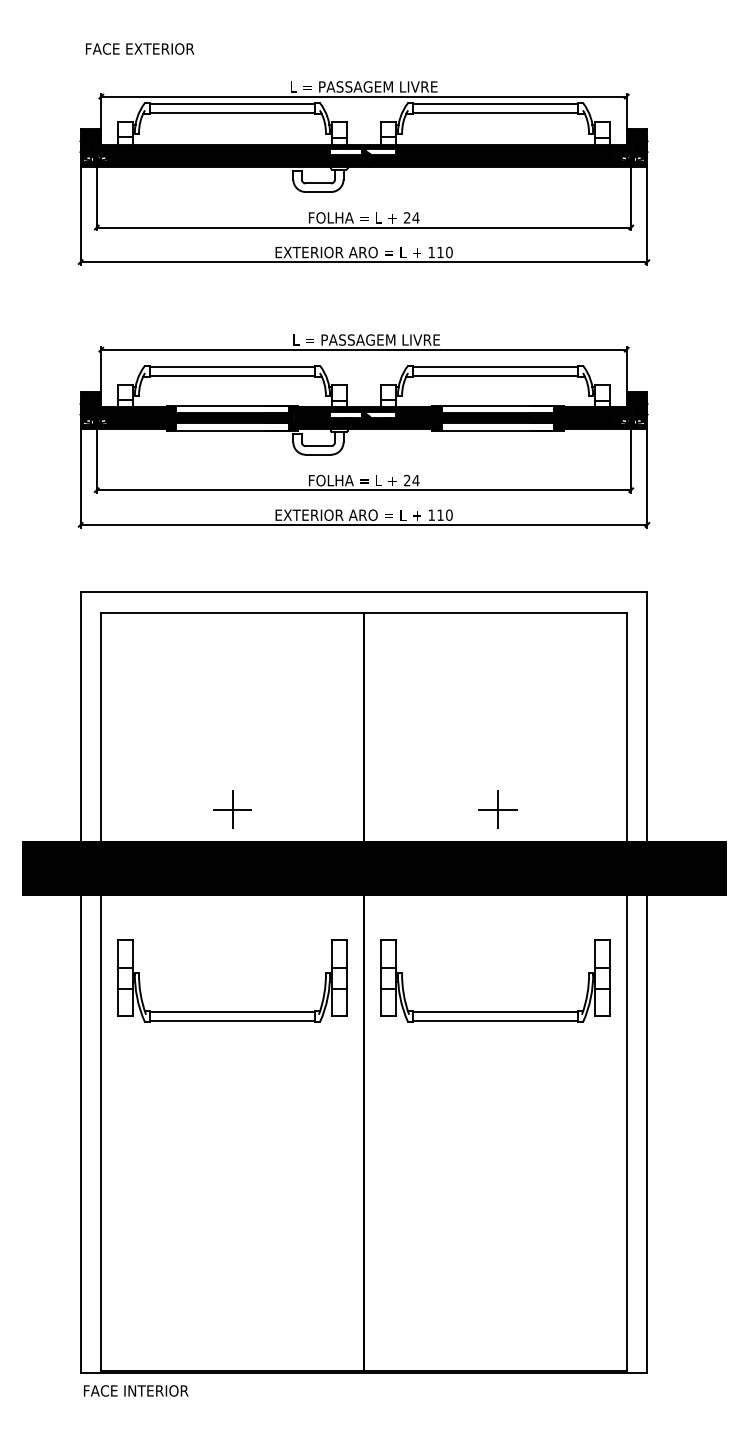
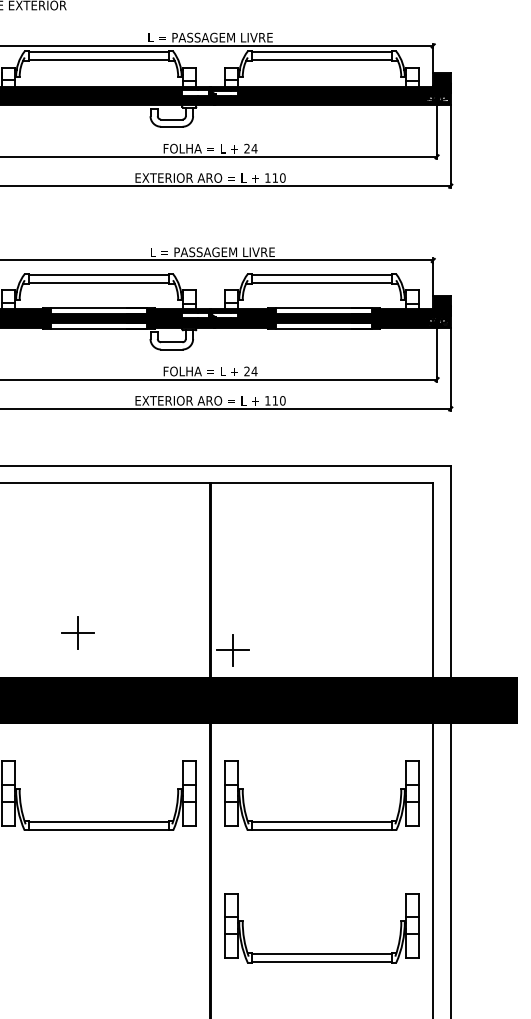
part: (232, 809) -> (77, 632), moved
part: (497, 809) -> (232, 650), moved
part: (495, 1167) -> (321, 953), added

